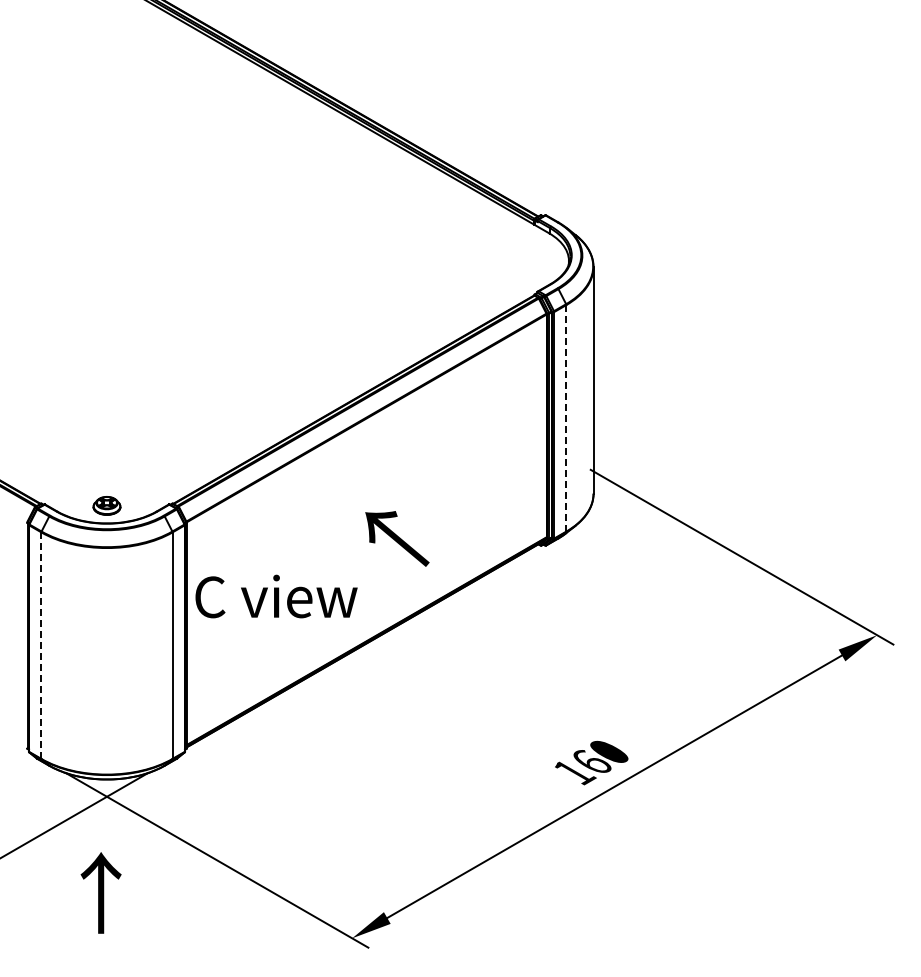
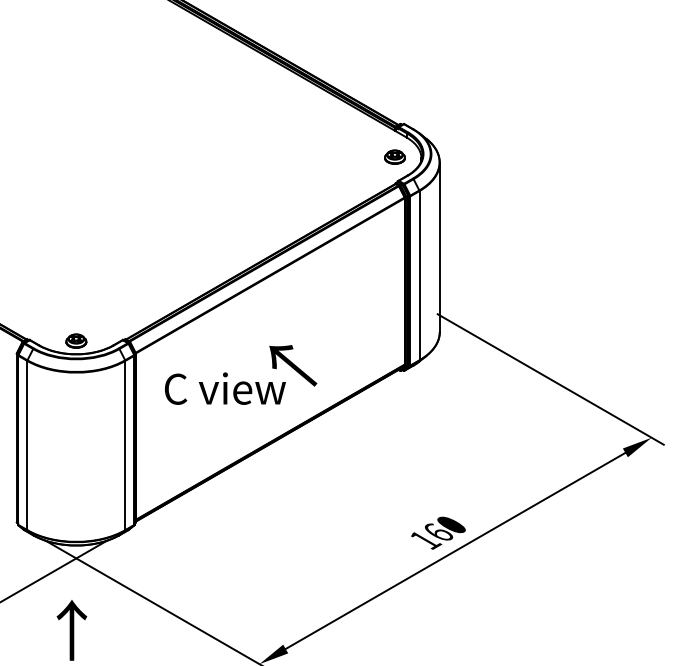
part: (533, 259) -> (394, 157), added
line: (566, 418) -> (419, 275), dashed -> solid
text: (276, 596) -> (225, 388), moved
line: (41, 646) -> (27, 446), dashed -> solid

